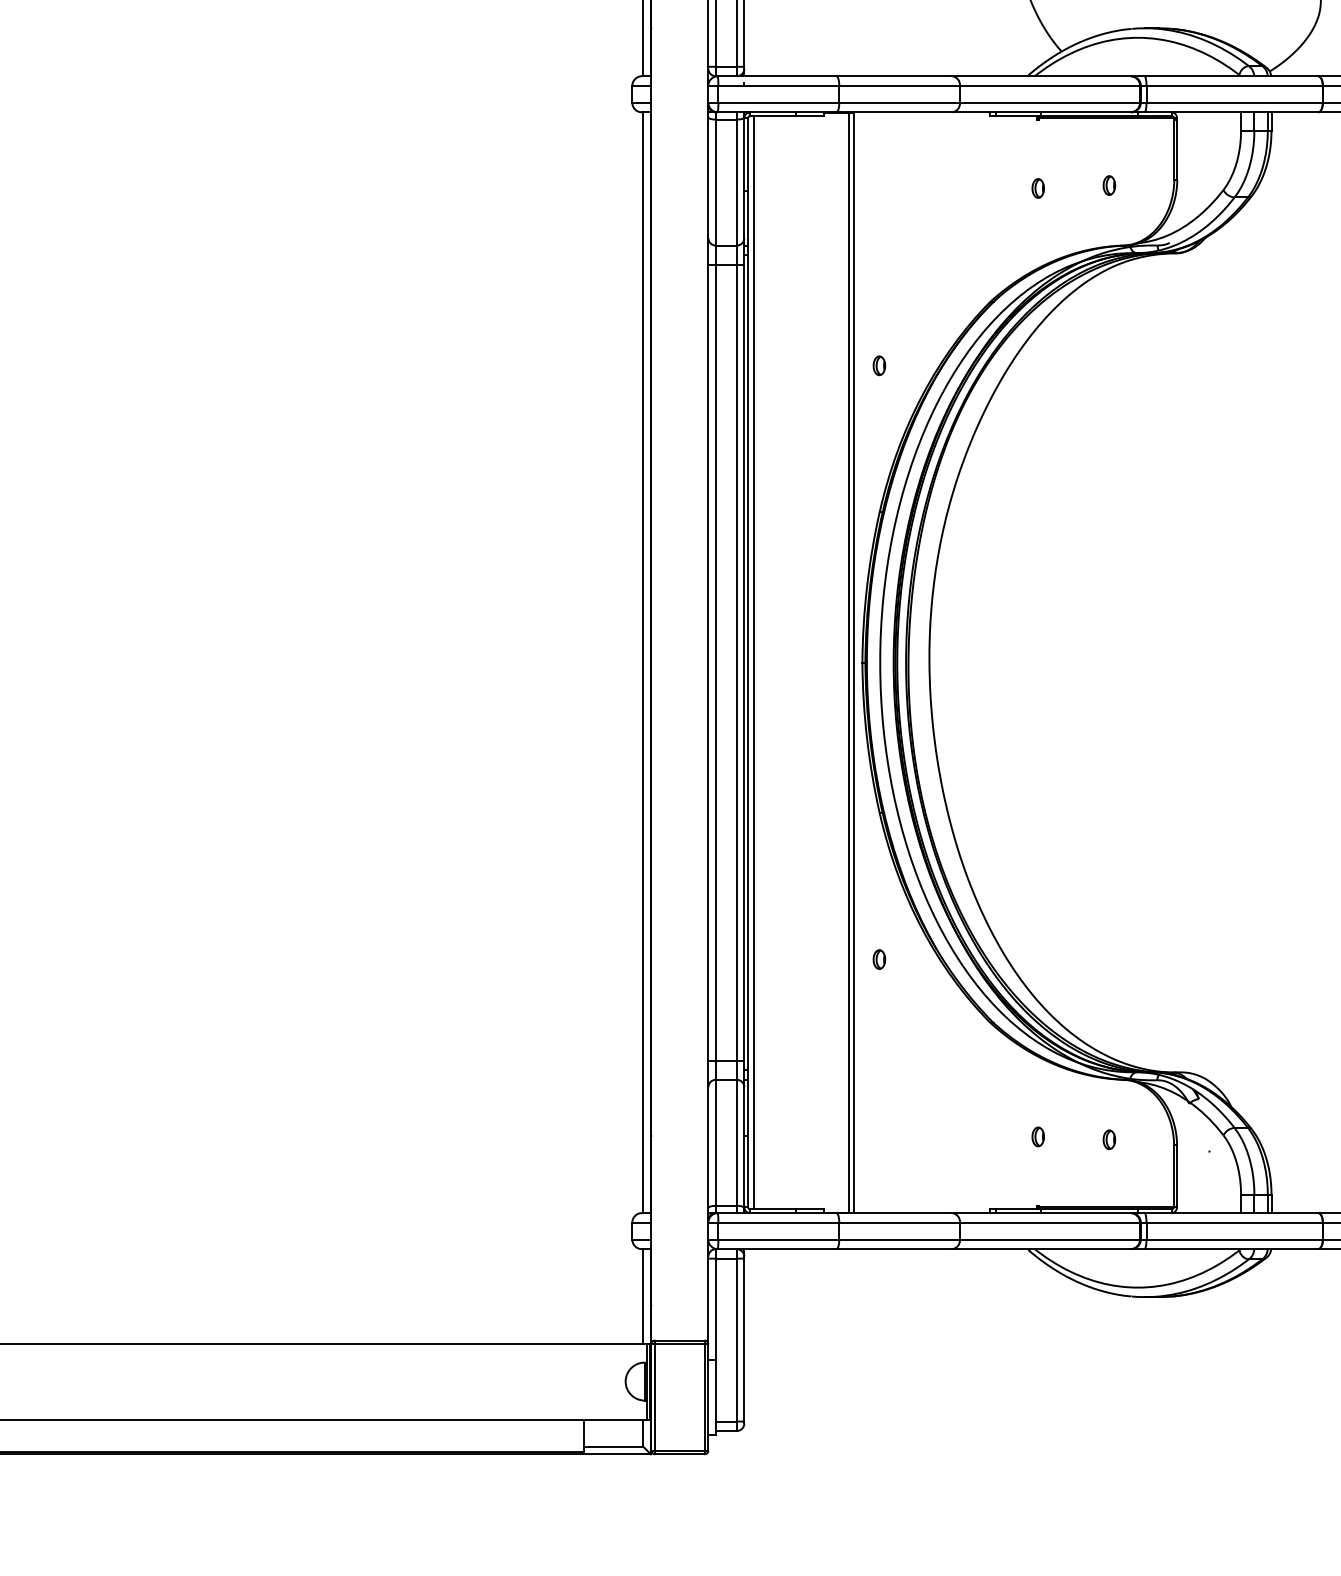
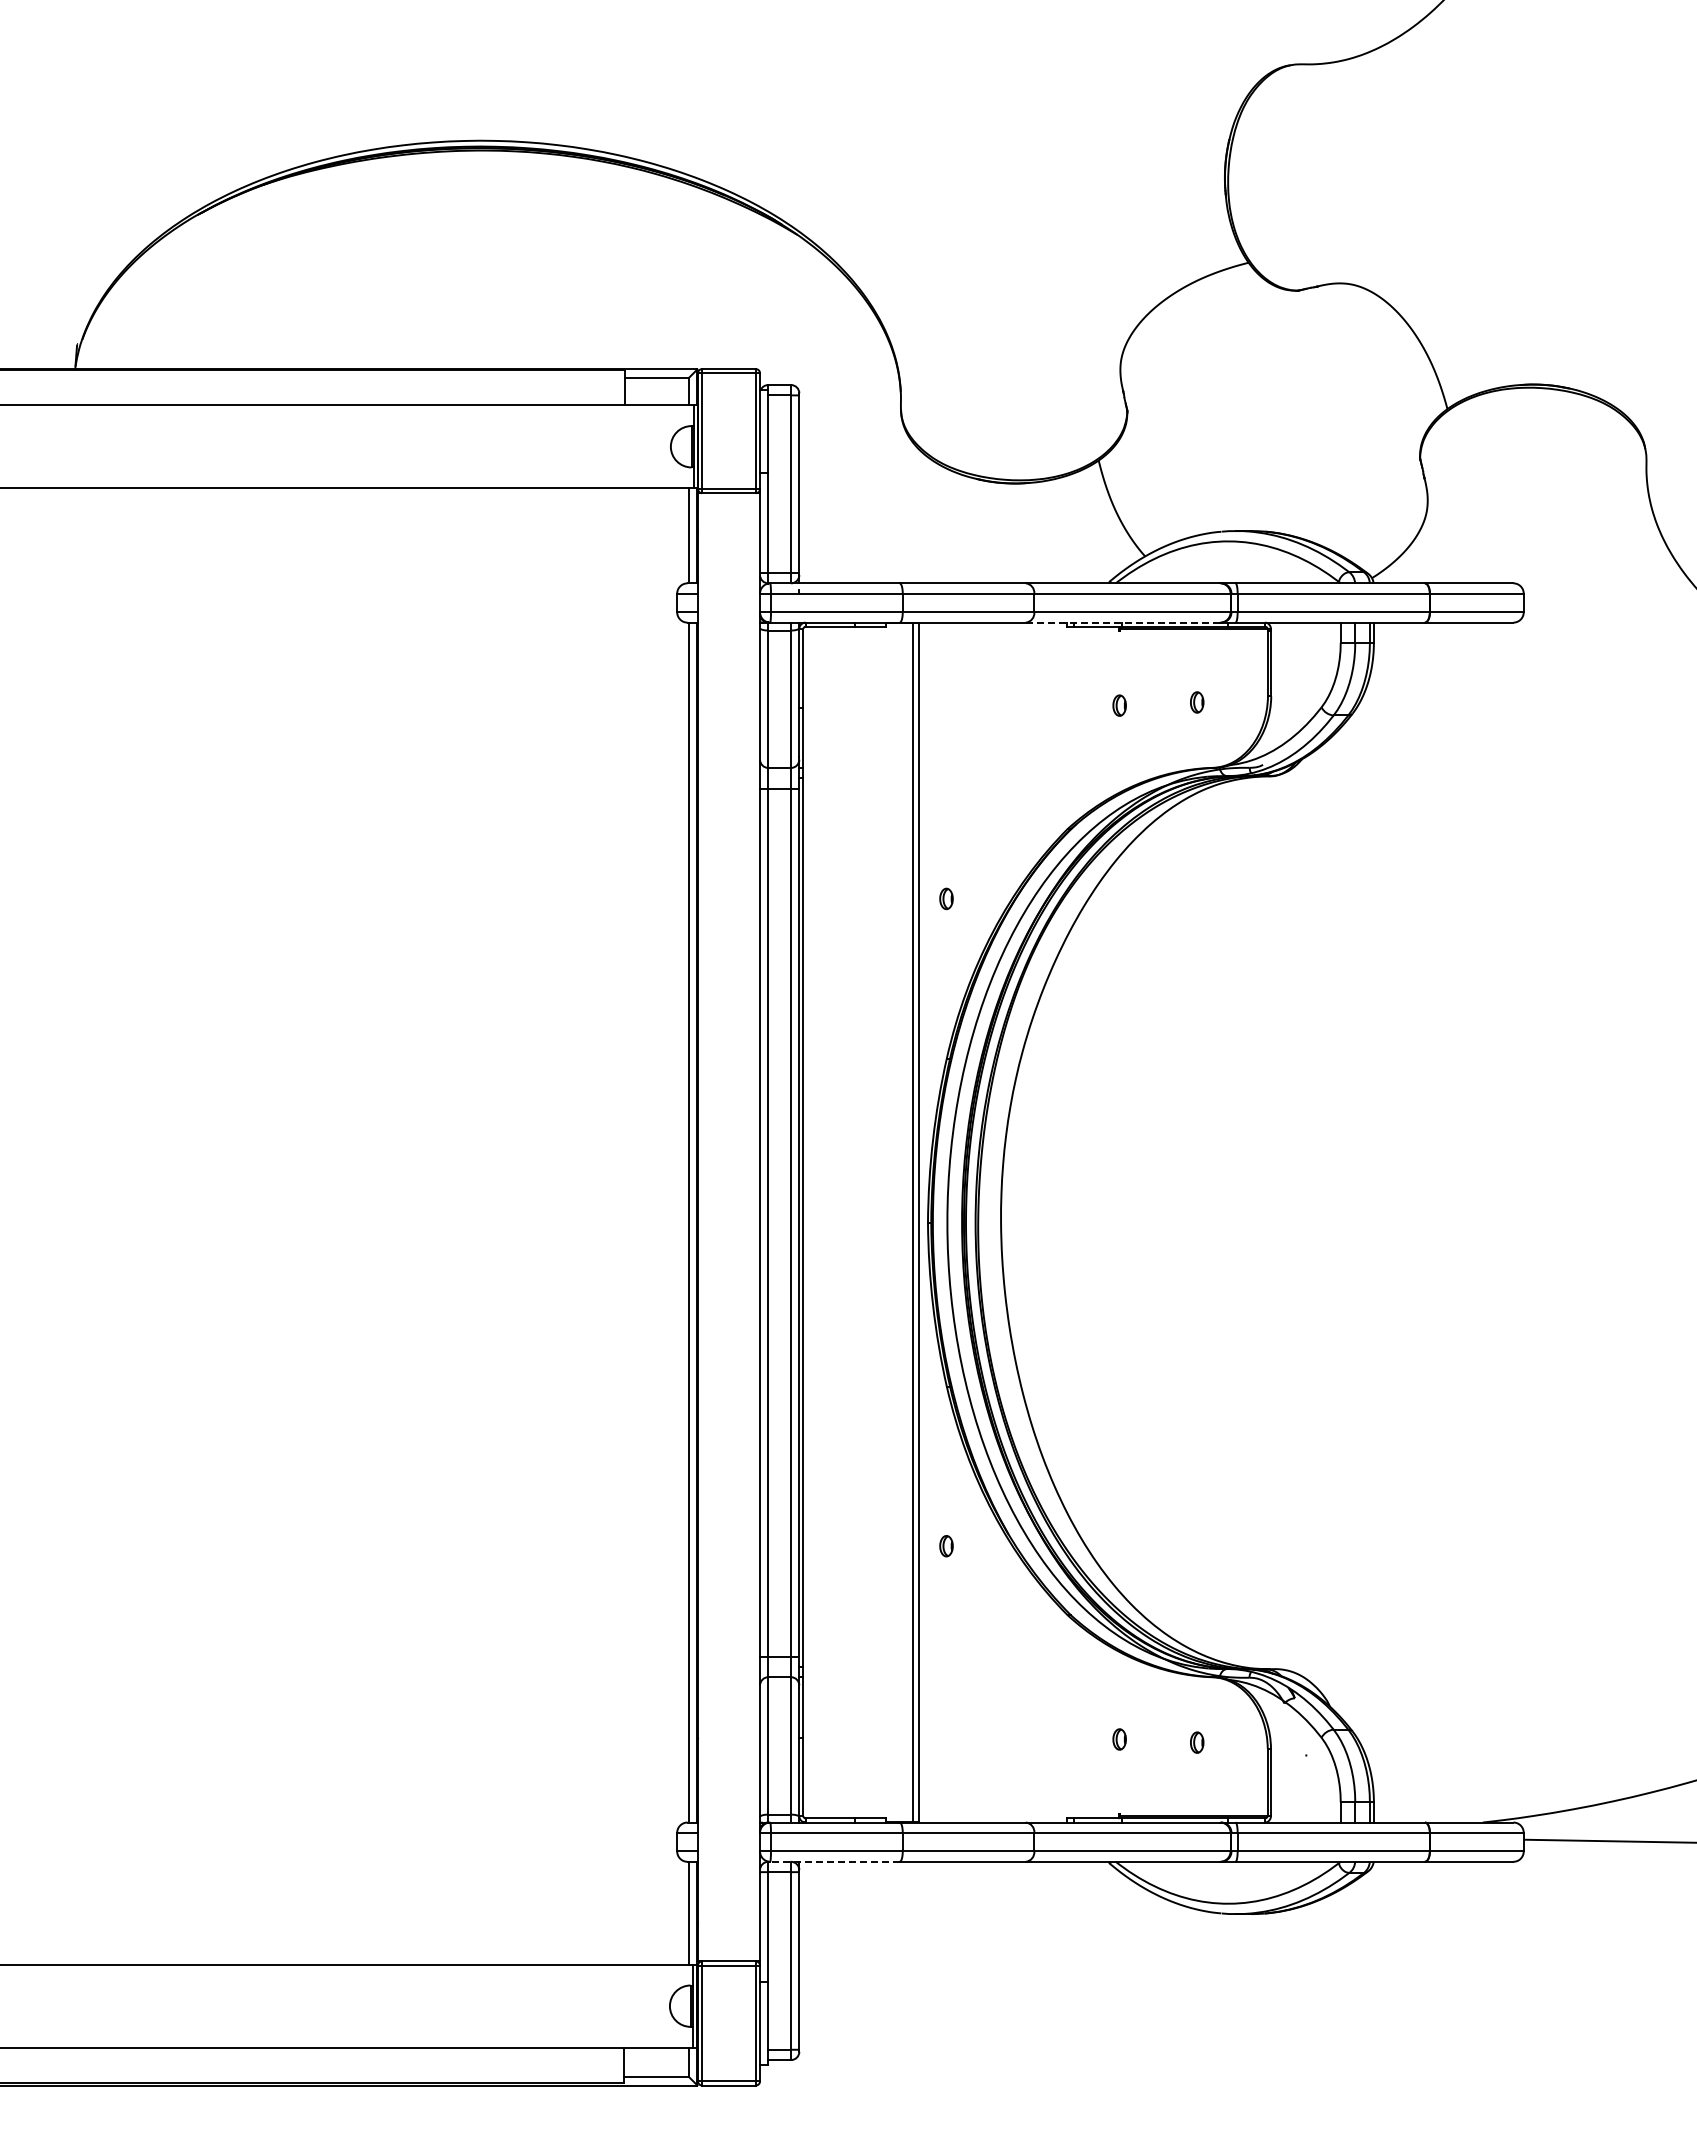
line: (1040, 112) -> (1122, 622), solid -> dashed
line: (753, 662) -> (809, 1222), removed
line: (777, 1248) -> (835, 1861), solid -> dashed

